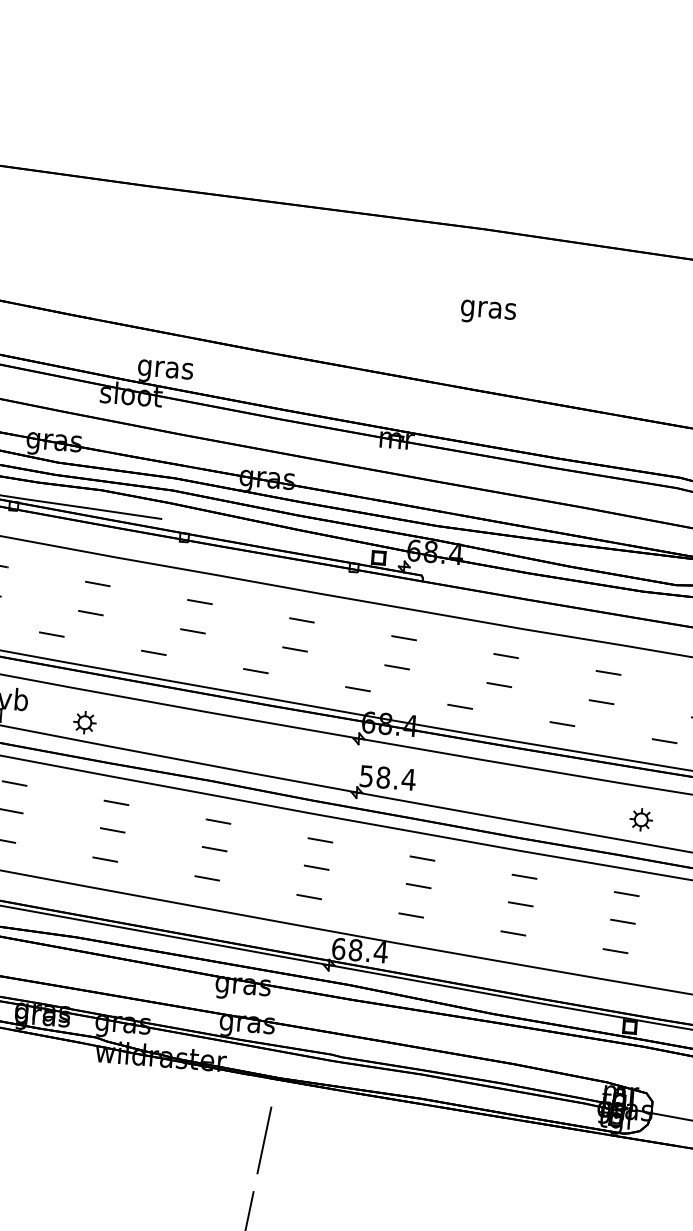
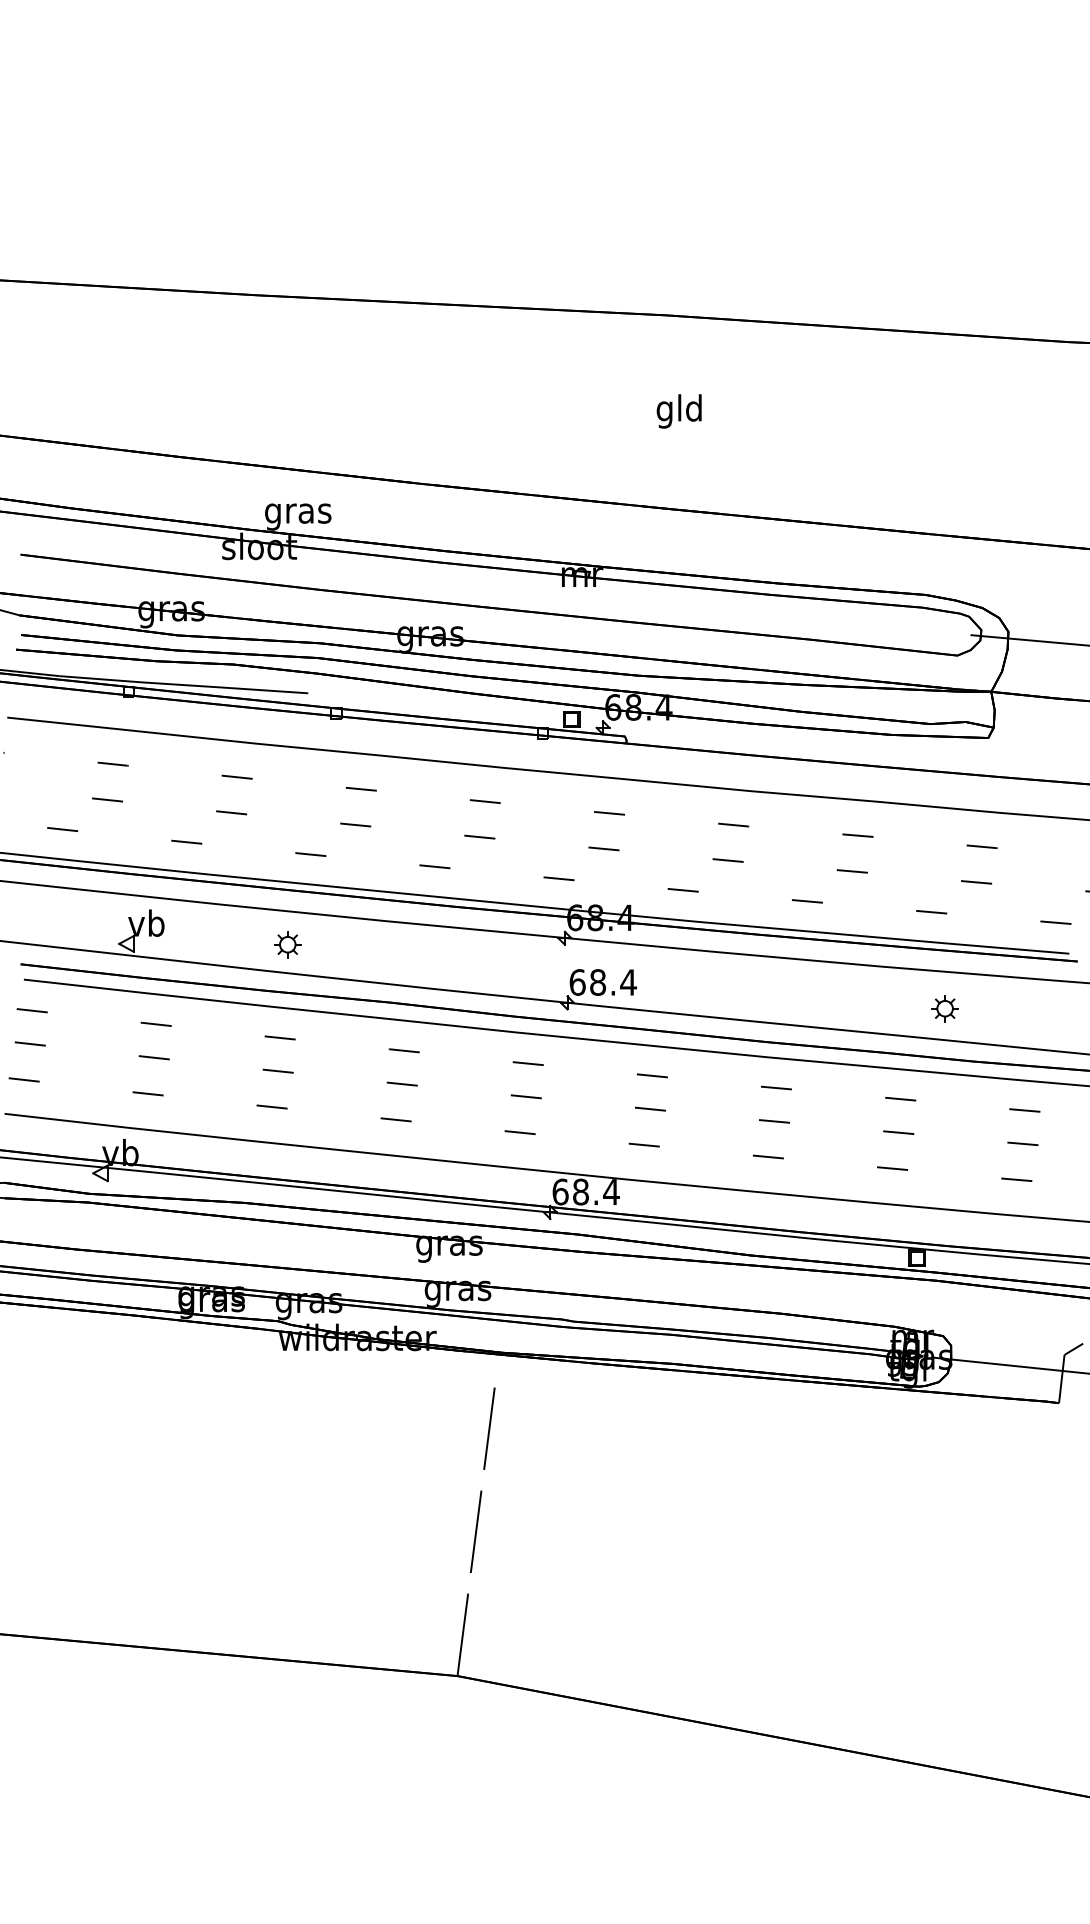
text: (488, 309) -> (679, 411), gras -> gld
part: (84, 722) -> (287, 944), moved
text: (366, 776) -> (577, 982), 58.4 -> 68.4
part: (640, 819) -> (944, 1008), moved

